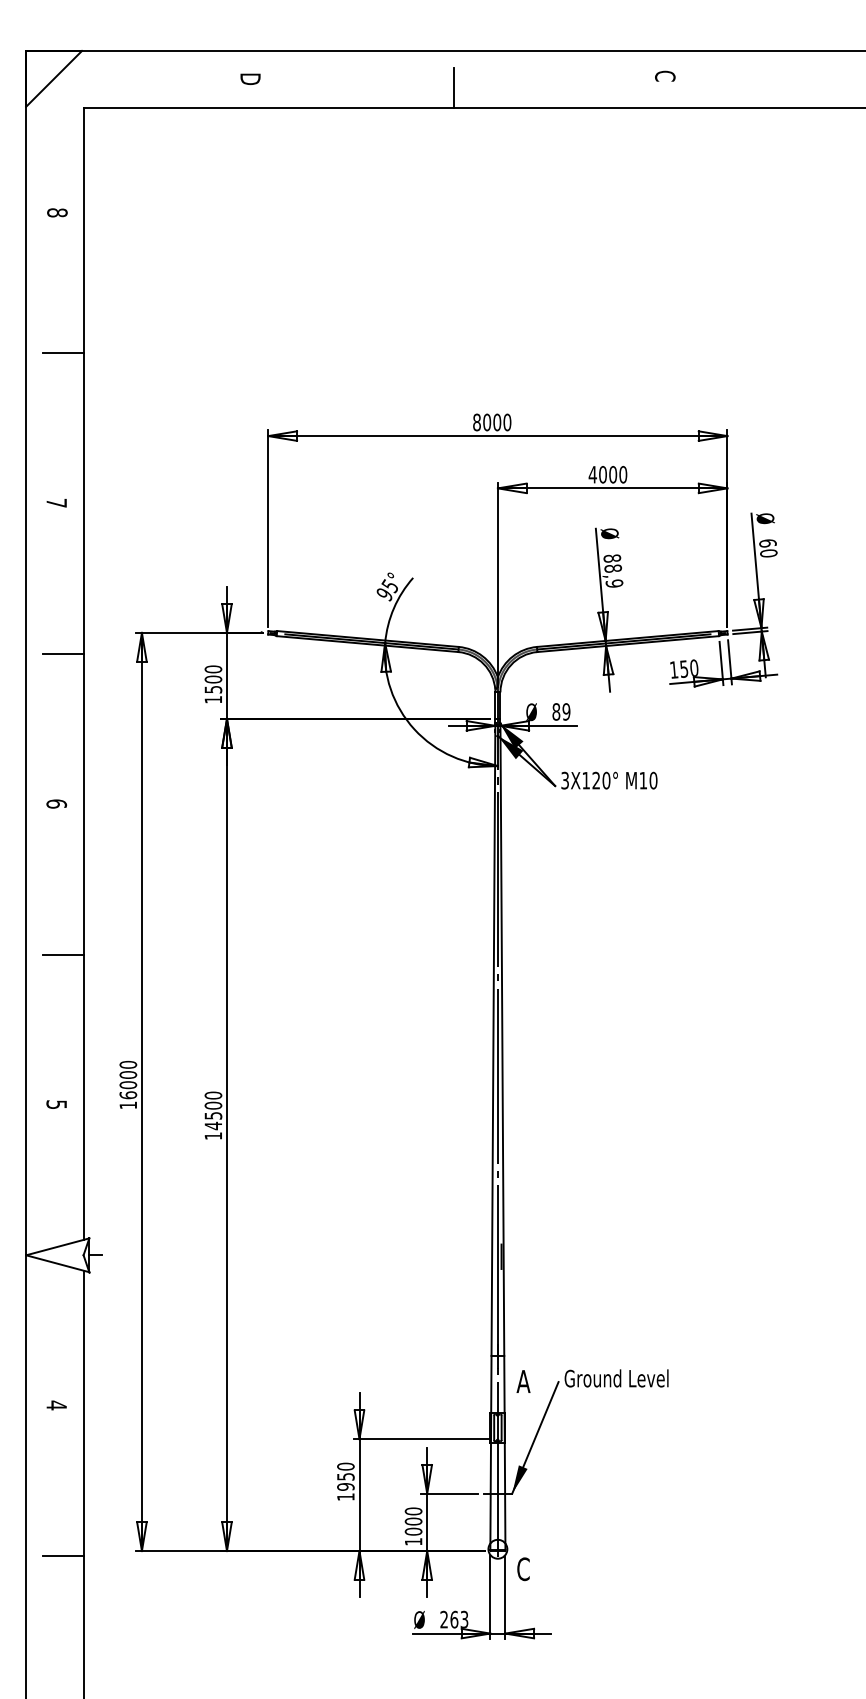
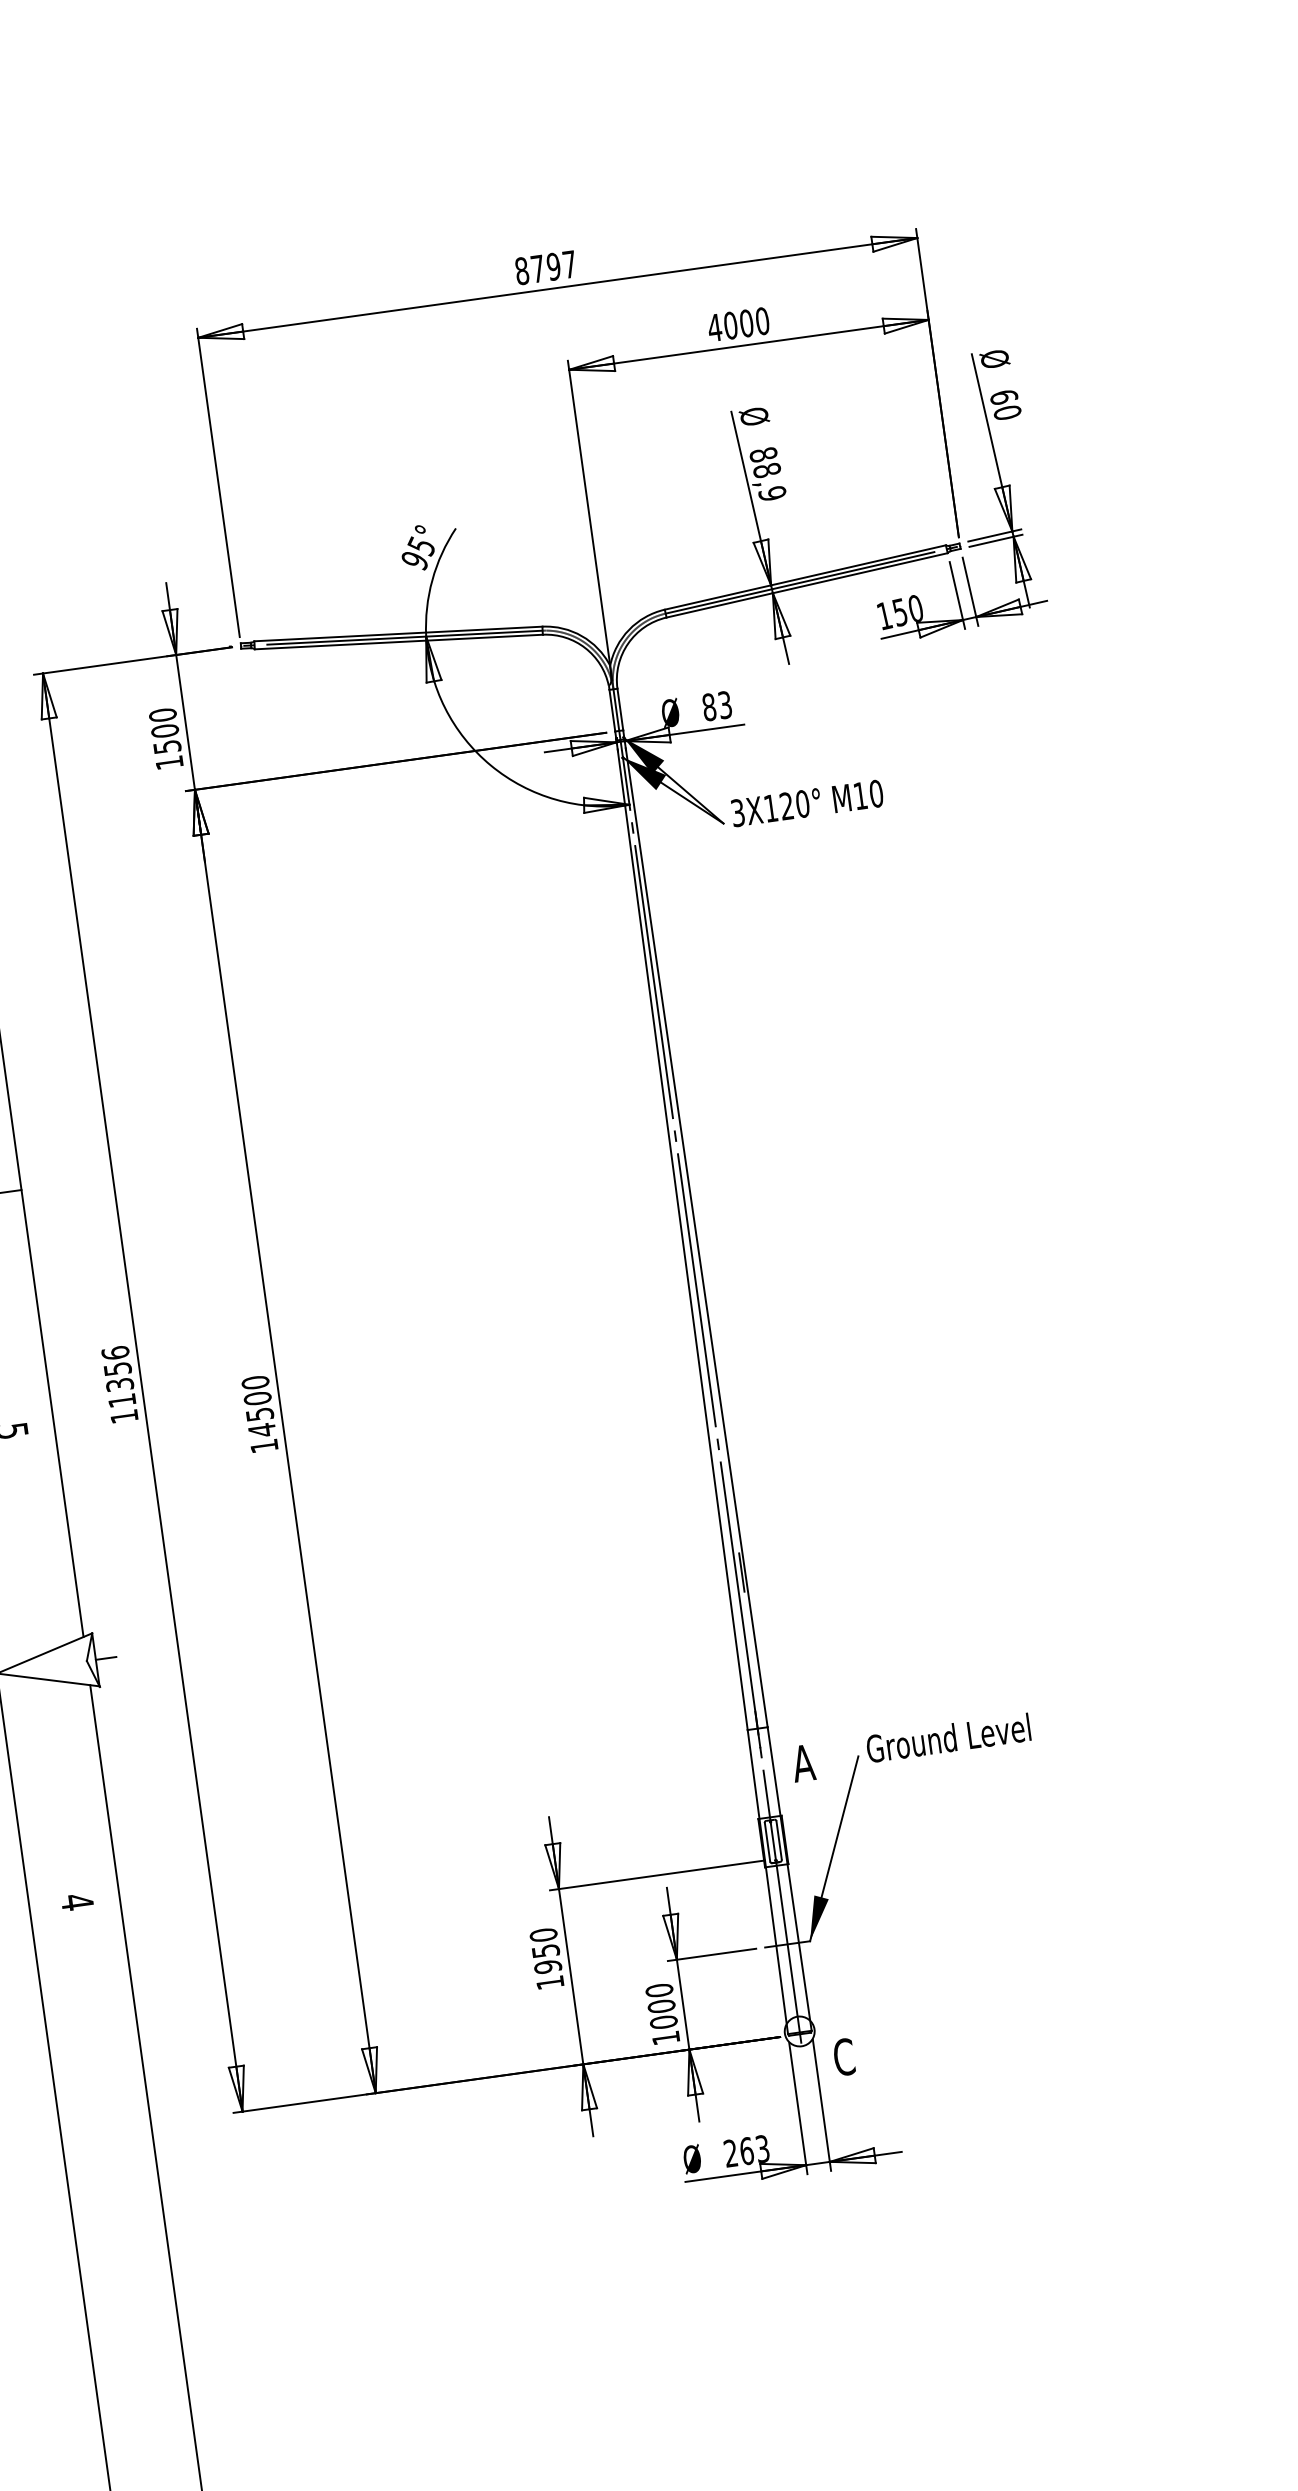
text: (497, 422) -> (554, 266), 8000 -> 8797
text: (566, 711) -> (725, 704), 89 -> 83
text: (128, 1079) -> (119, 1375), 16000 -> 11356
line: (63, 1556) -> (120, 2137), removed

